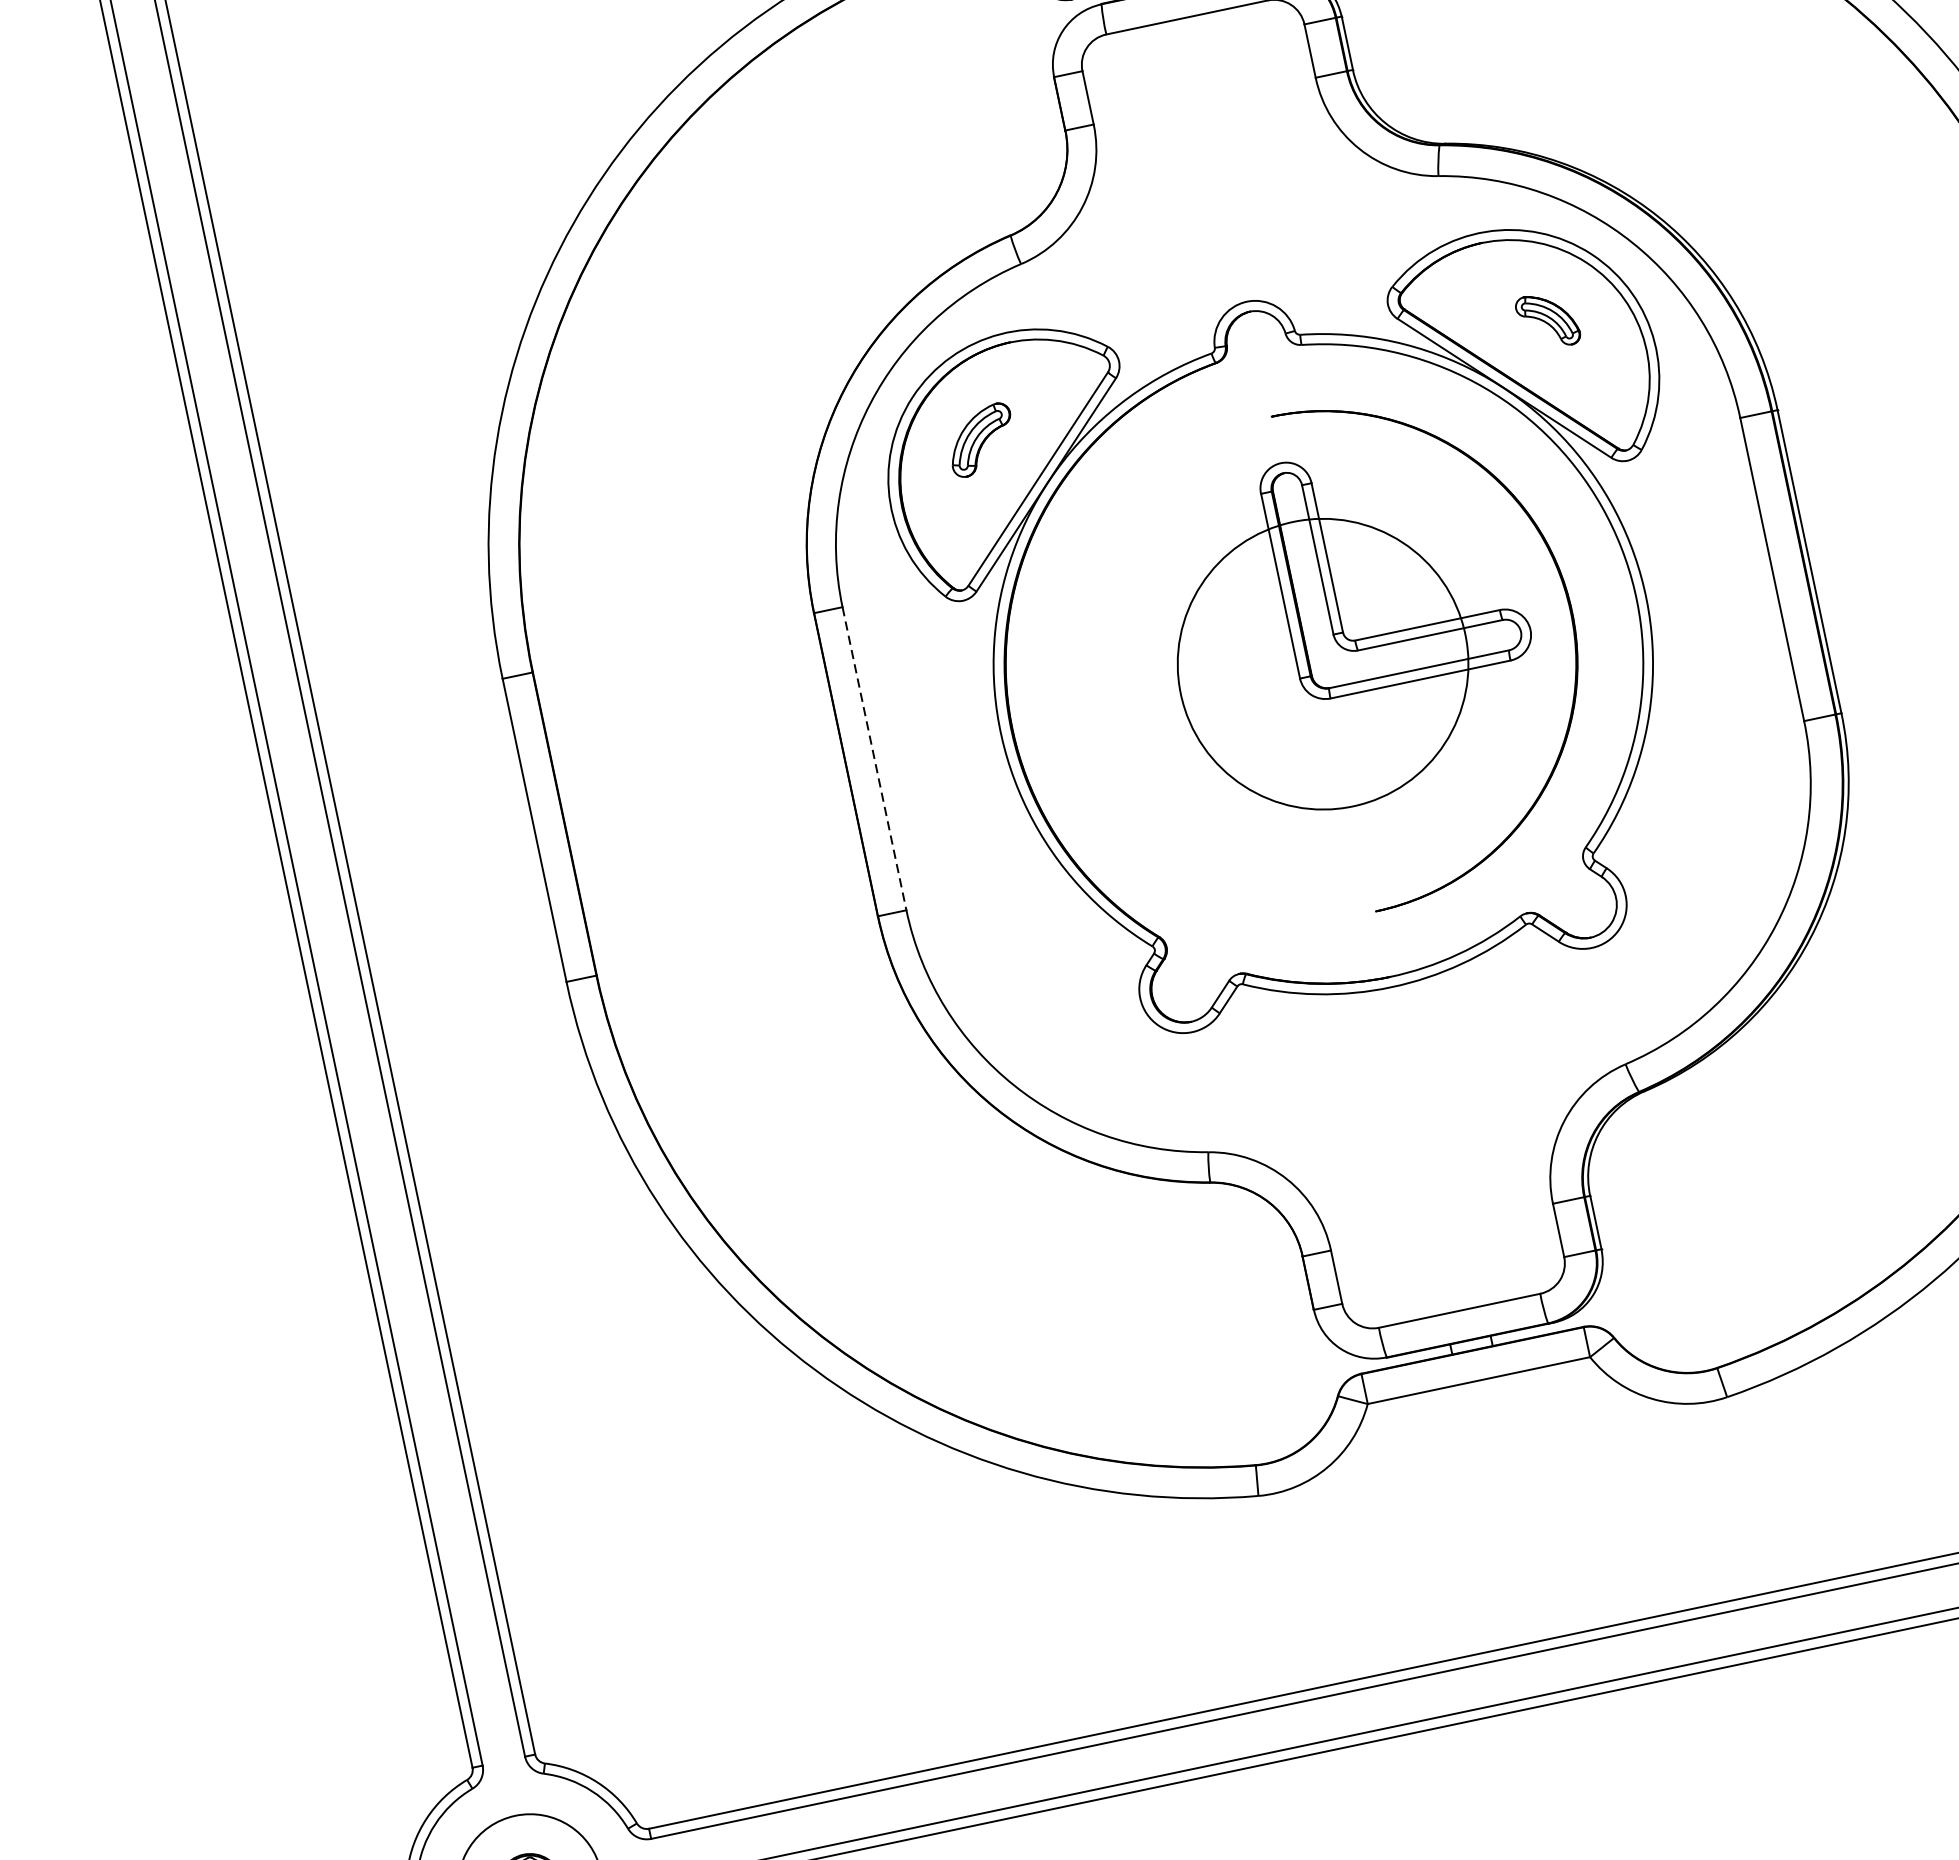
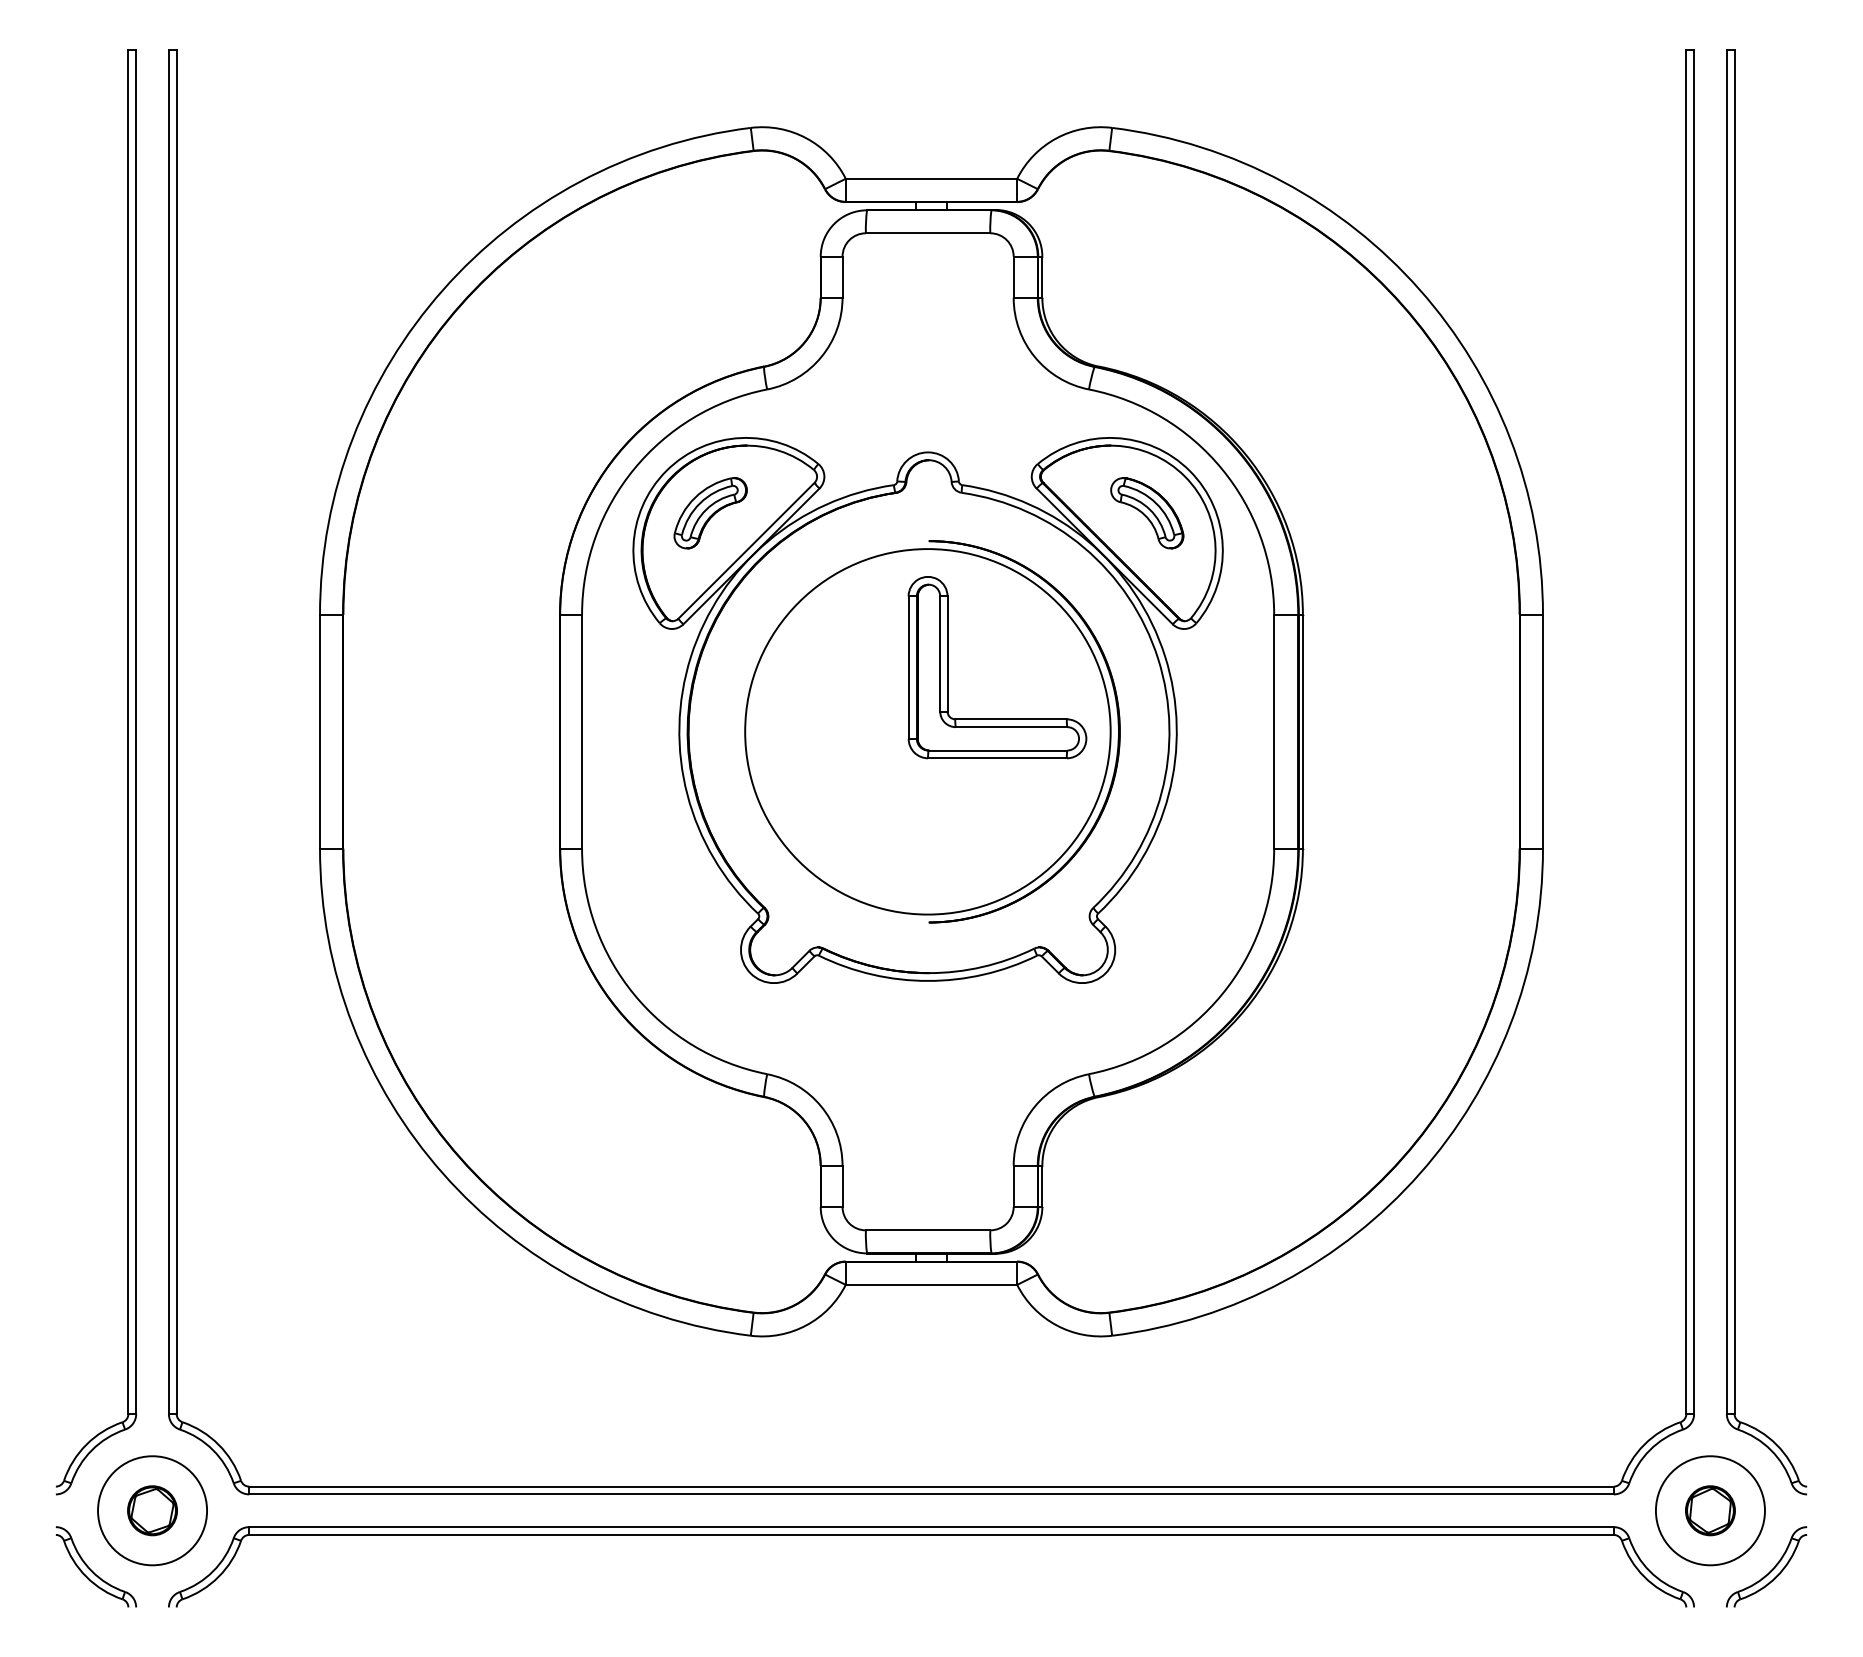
part: (1548, 320) -> (1147, 513), size x1.67
part: (981, 440) -> (710, 513), size x1.43
circle: (1322, 663) -> (927, 731), size x1.67
line: (874, 758) -> (582, 731), dashed -> solid

